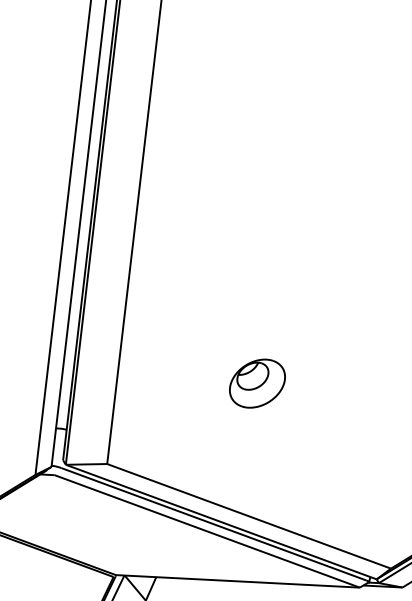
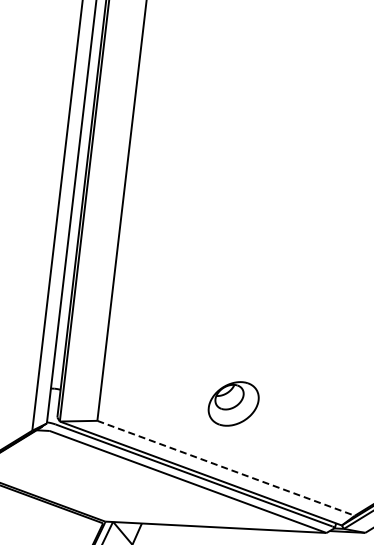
part: (257, 383) -> (233, 403), moved
line: (249, 516) -> (226, 468), solid -> dashed

